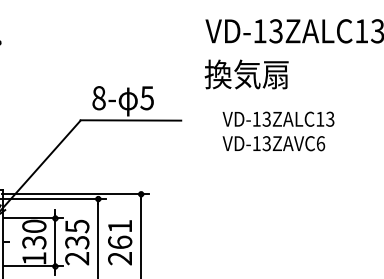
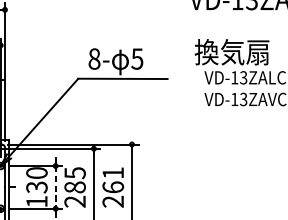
text: (246, 74) -> (231, 52), moved
line: (55, 242) -> (55, 187), solid -> dashed
text: (77, 242) -> (75, 187), 235 -> 285

